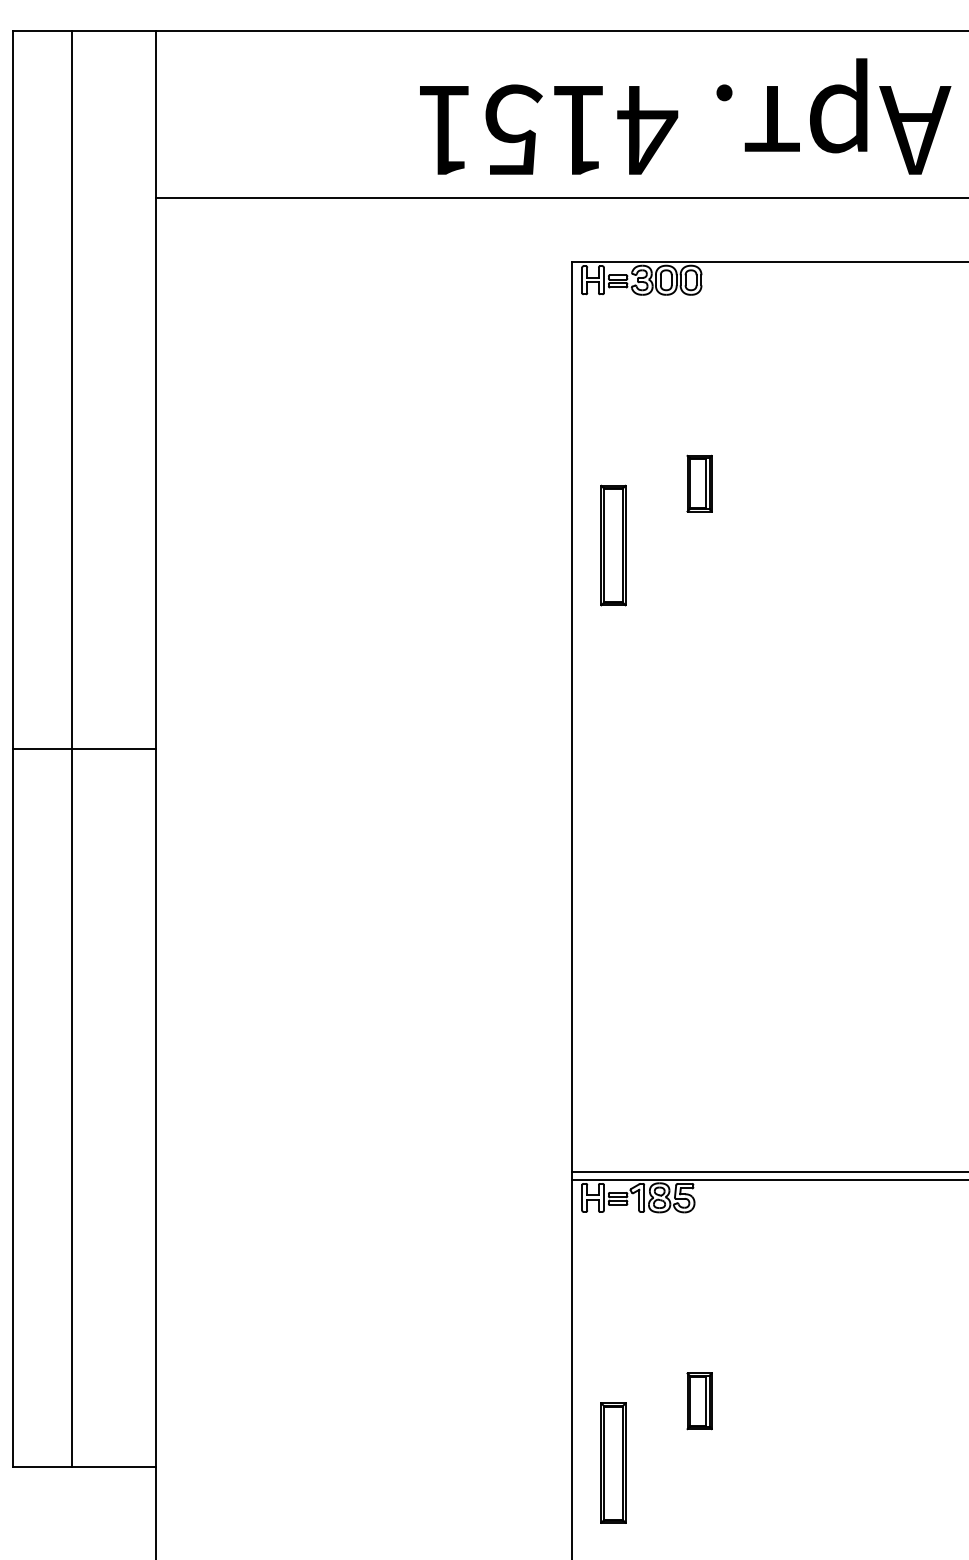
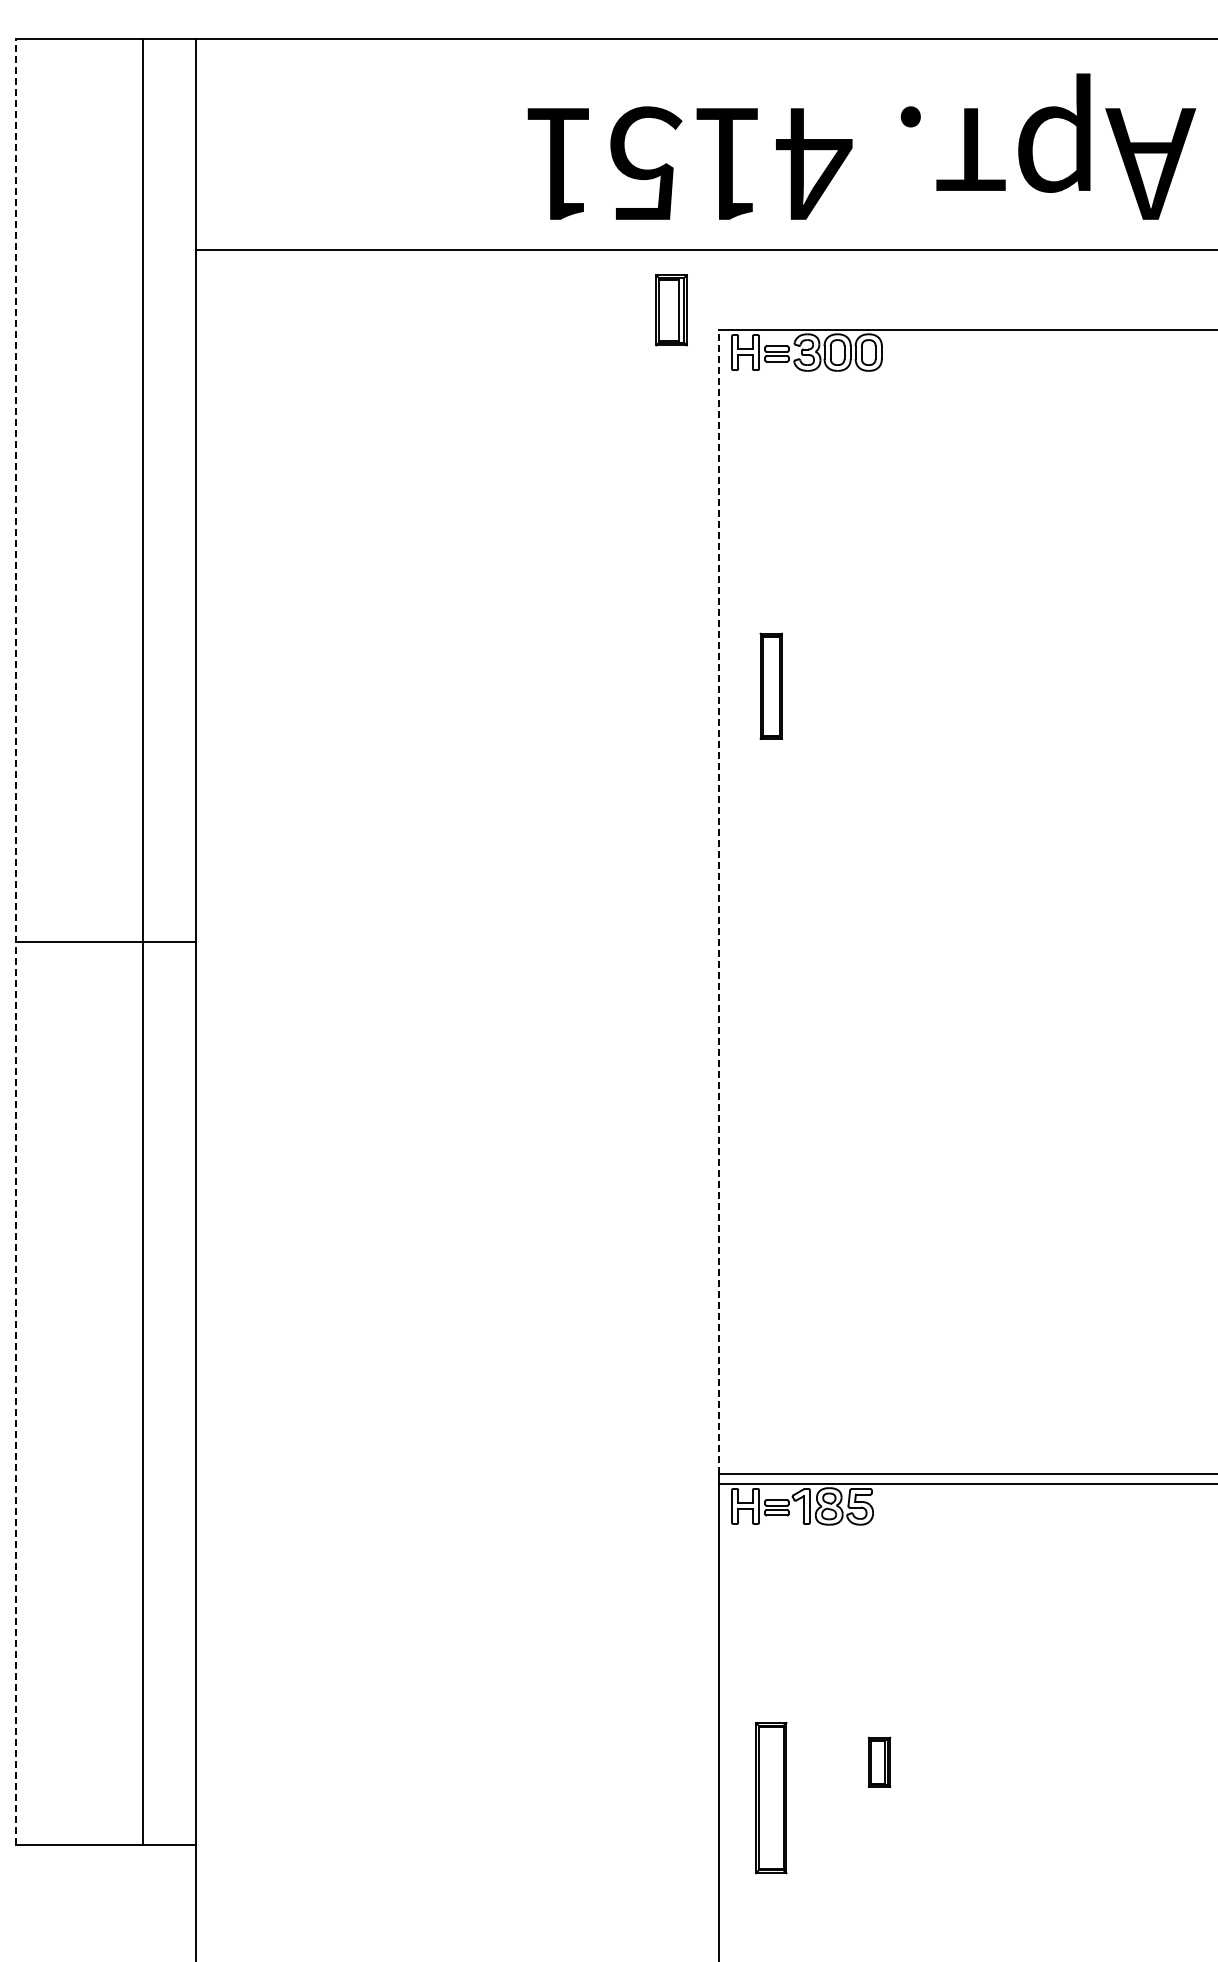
part: (699, 483) -> (671, 310), moved
part: (613, 545) -> (771, 686), size x0.7
line: (571, 716) -> (718, 901), solid -> dashed
line: (12, 748) -> (15, 941), solid -> dashed
line: (72, 748) -> (142, 941), moved
part: (699, 1401) -> (879, 1762), size x0.7
part: (613, 1462) -> (771, 1797), moved

